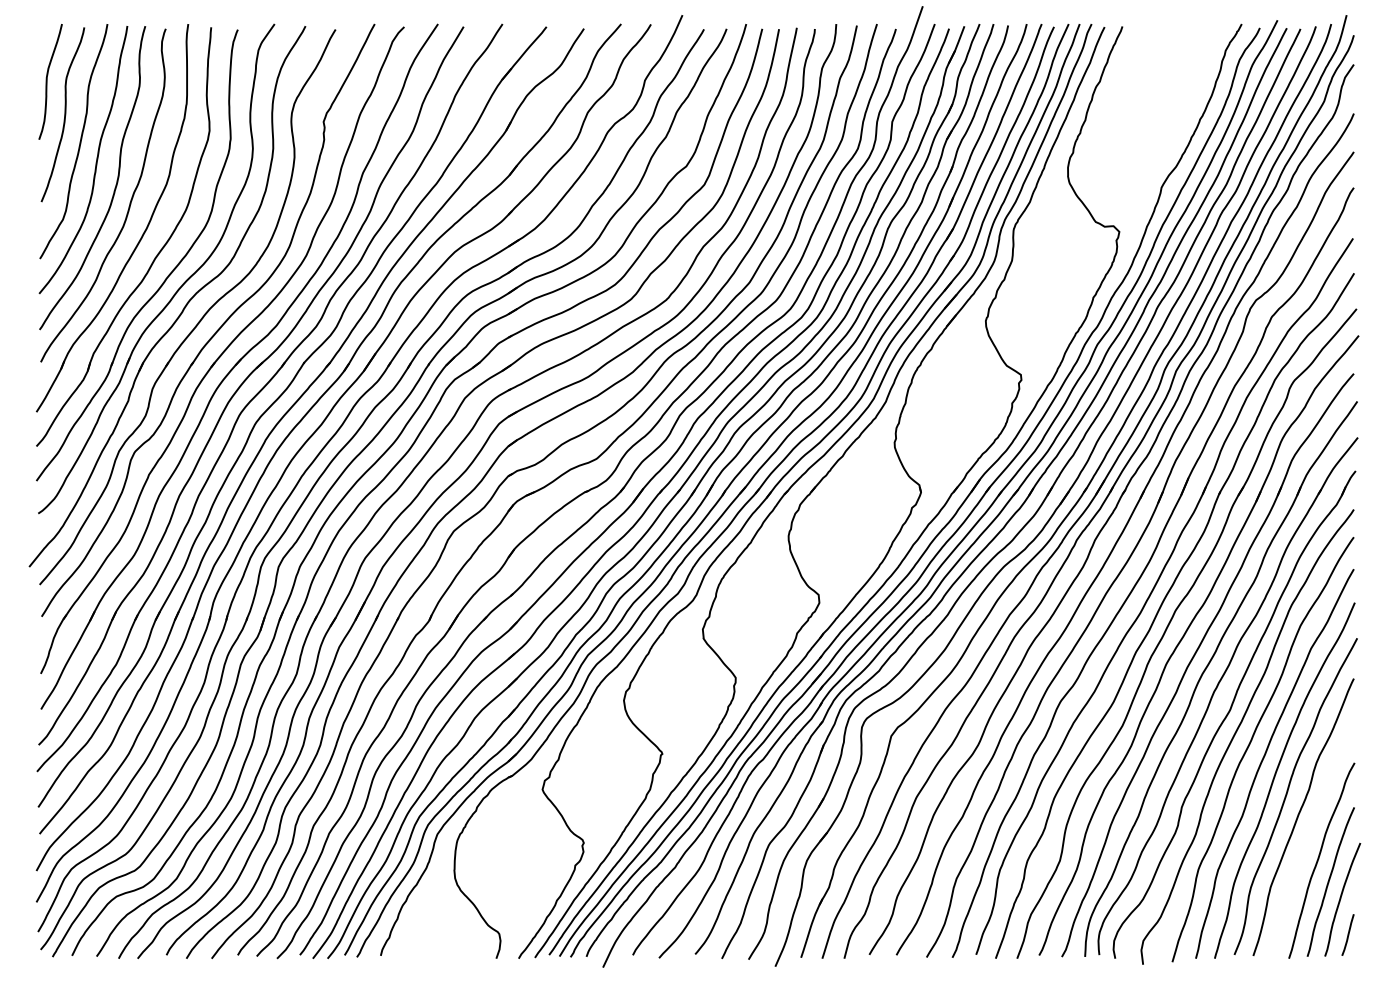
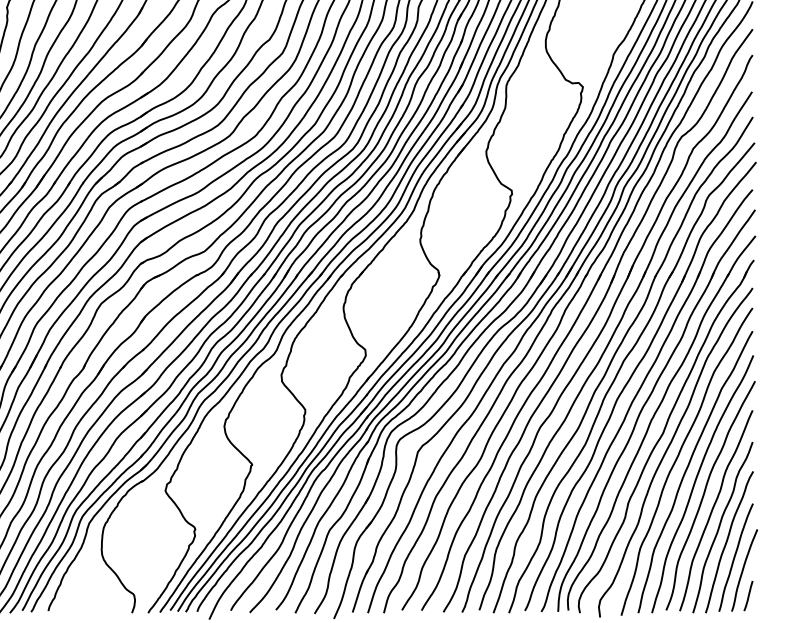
curve: (1308, 840) -> (719, 527), added

